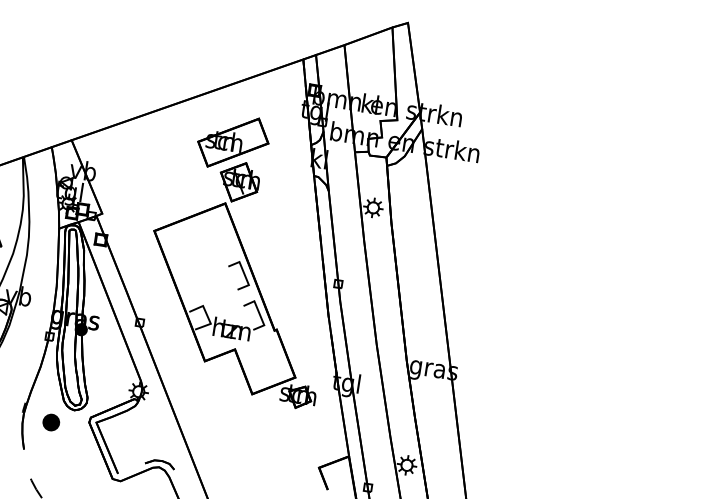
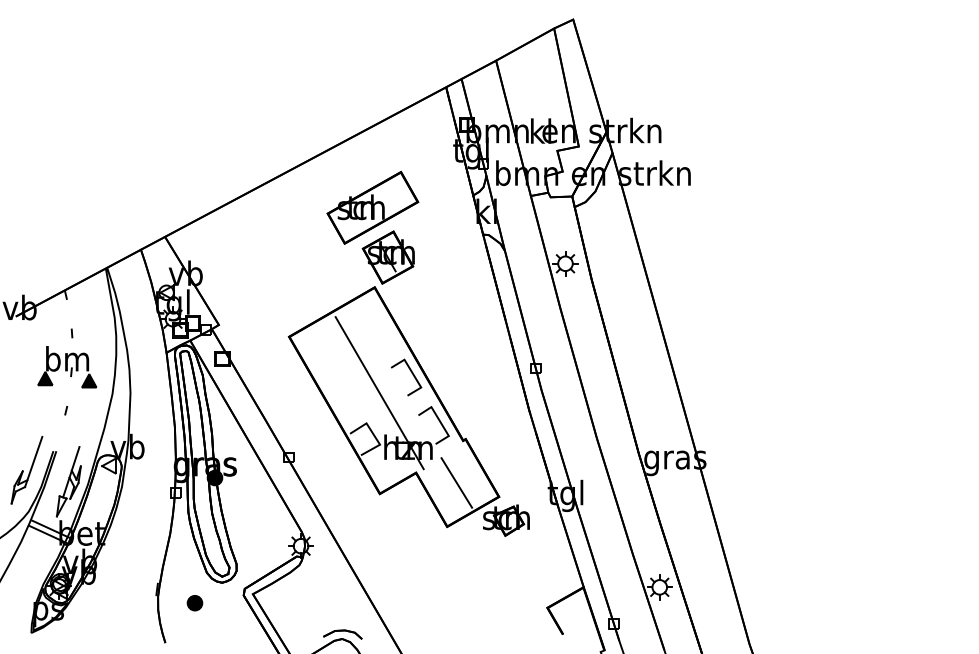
line: (216, 284) -> (379, 393), added
line: (264, 361) -> (456, 482), added
part: (50, 422) -> (194, 603), size x0.71

